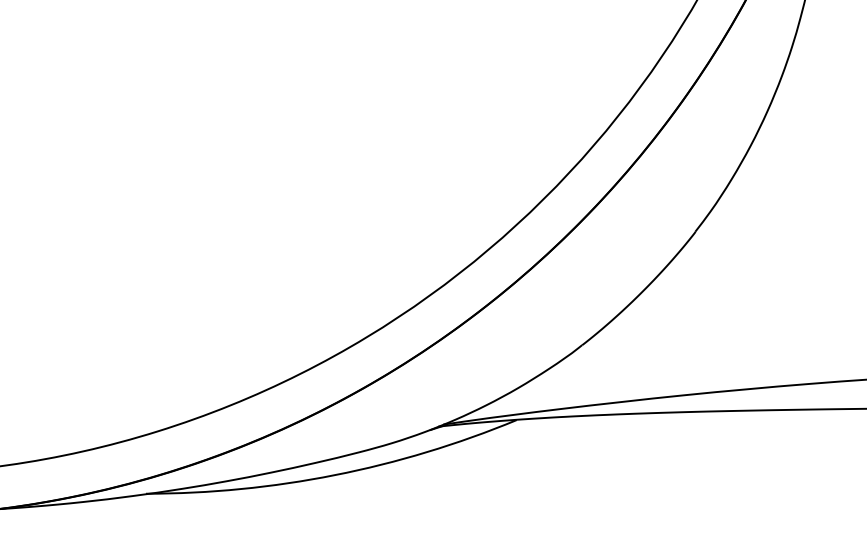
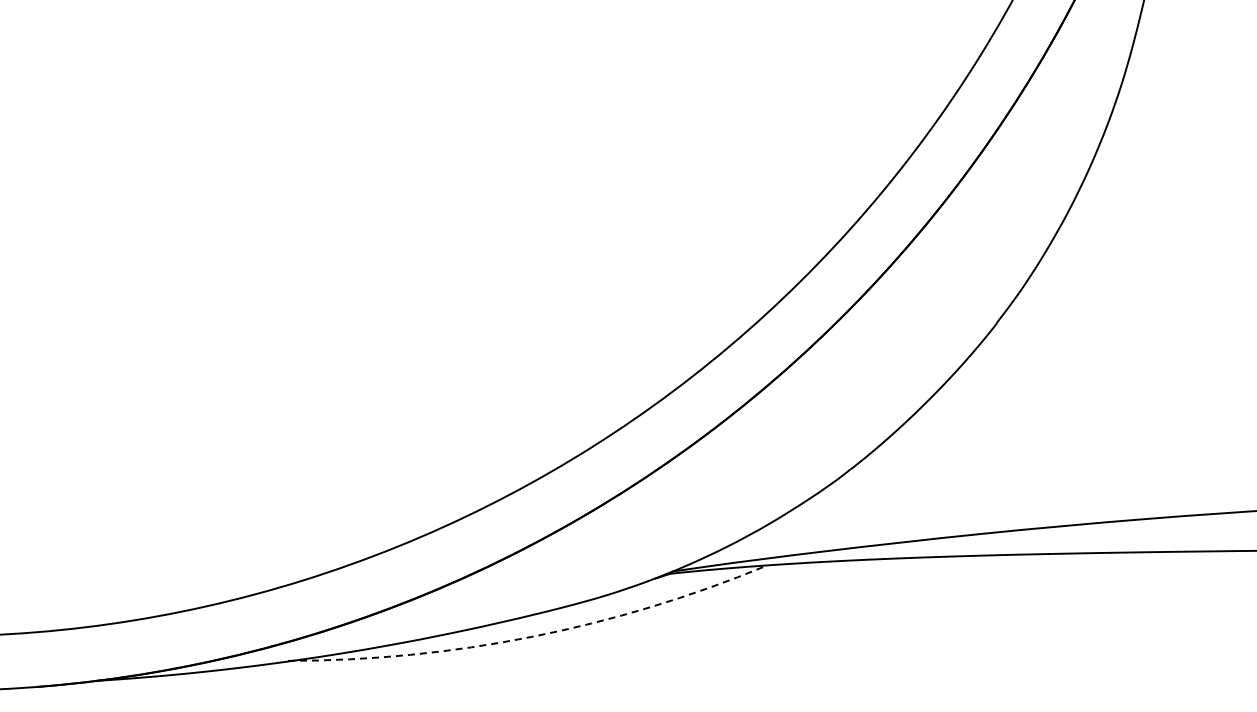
arc: (334, 474) -> (531, 636), solid -> dashed

